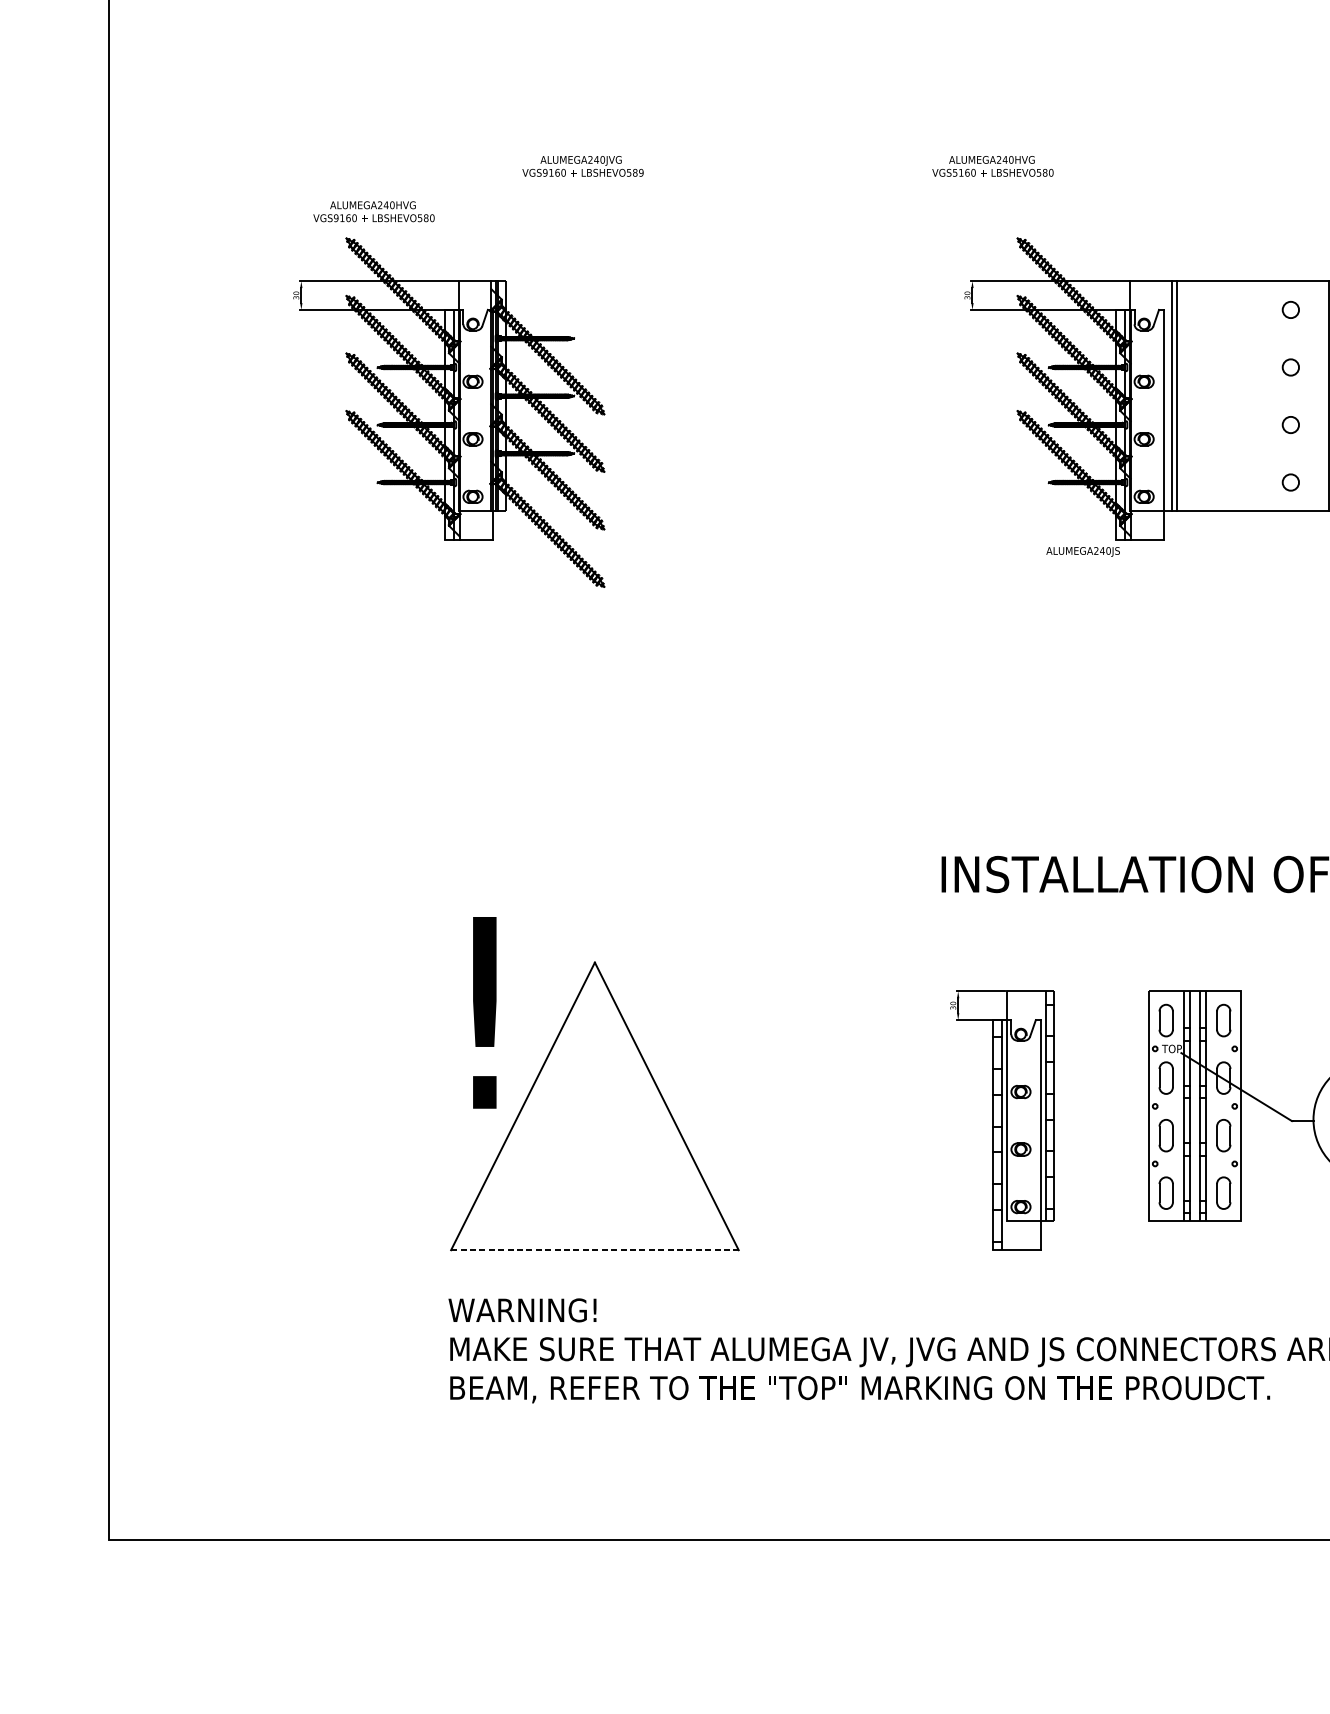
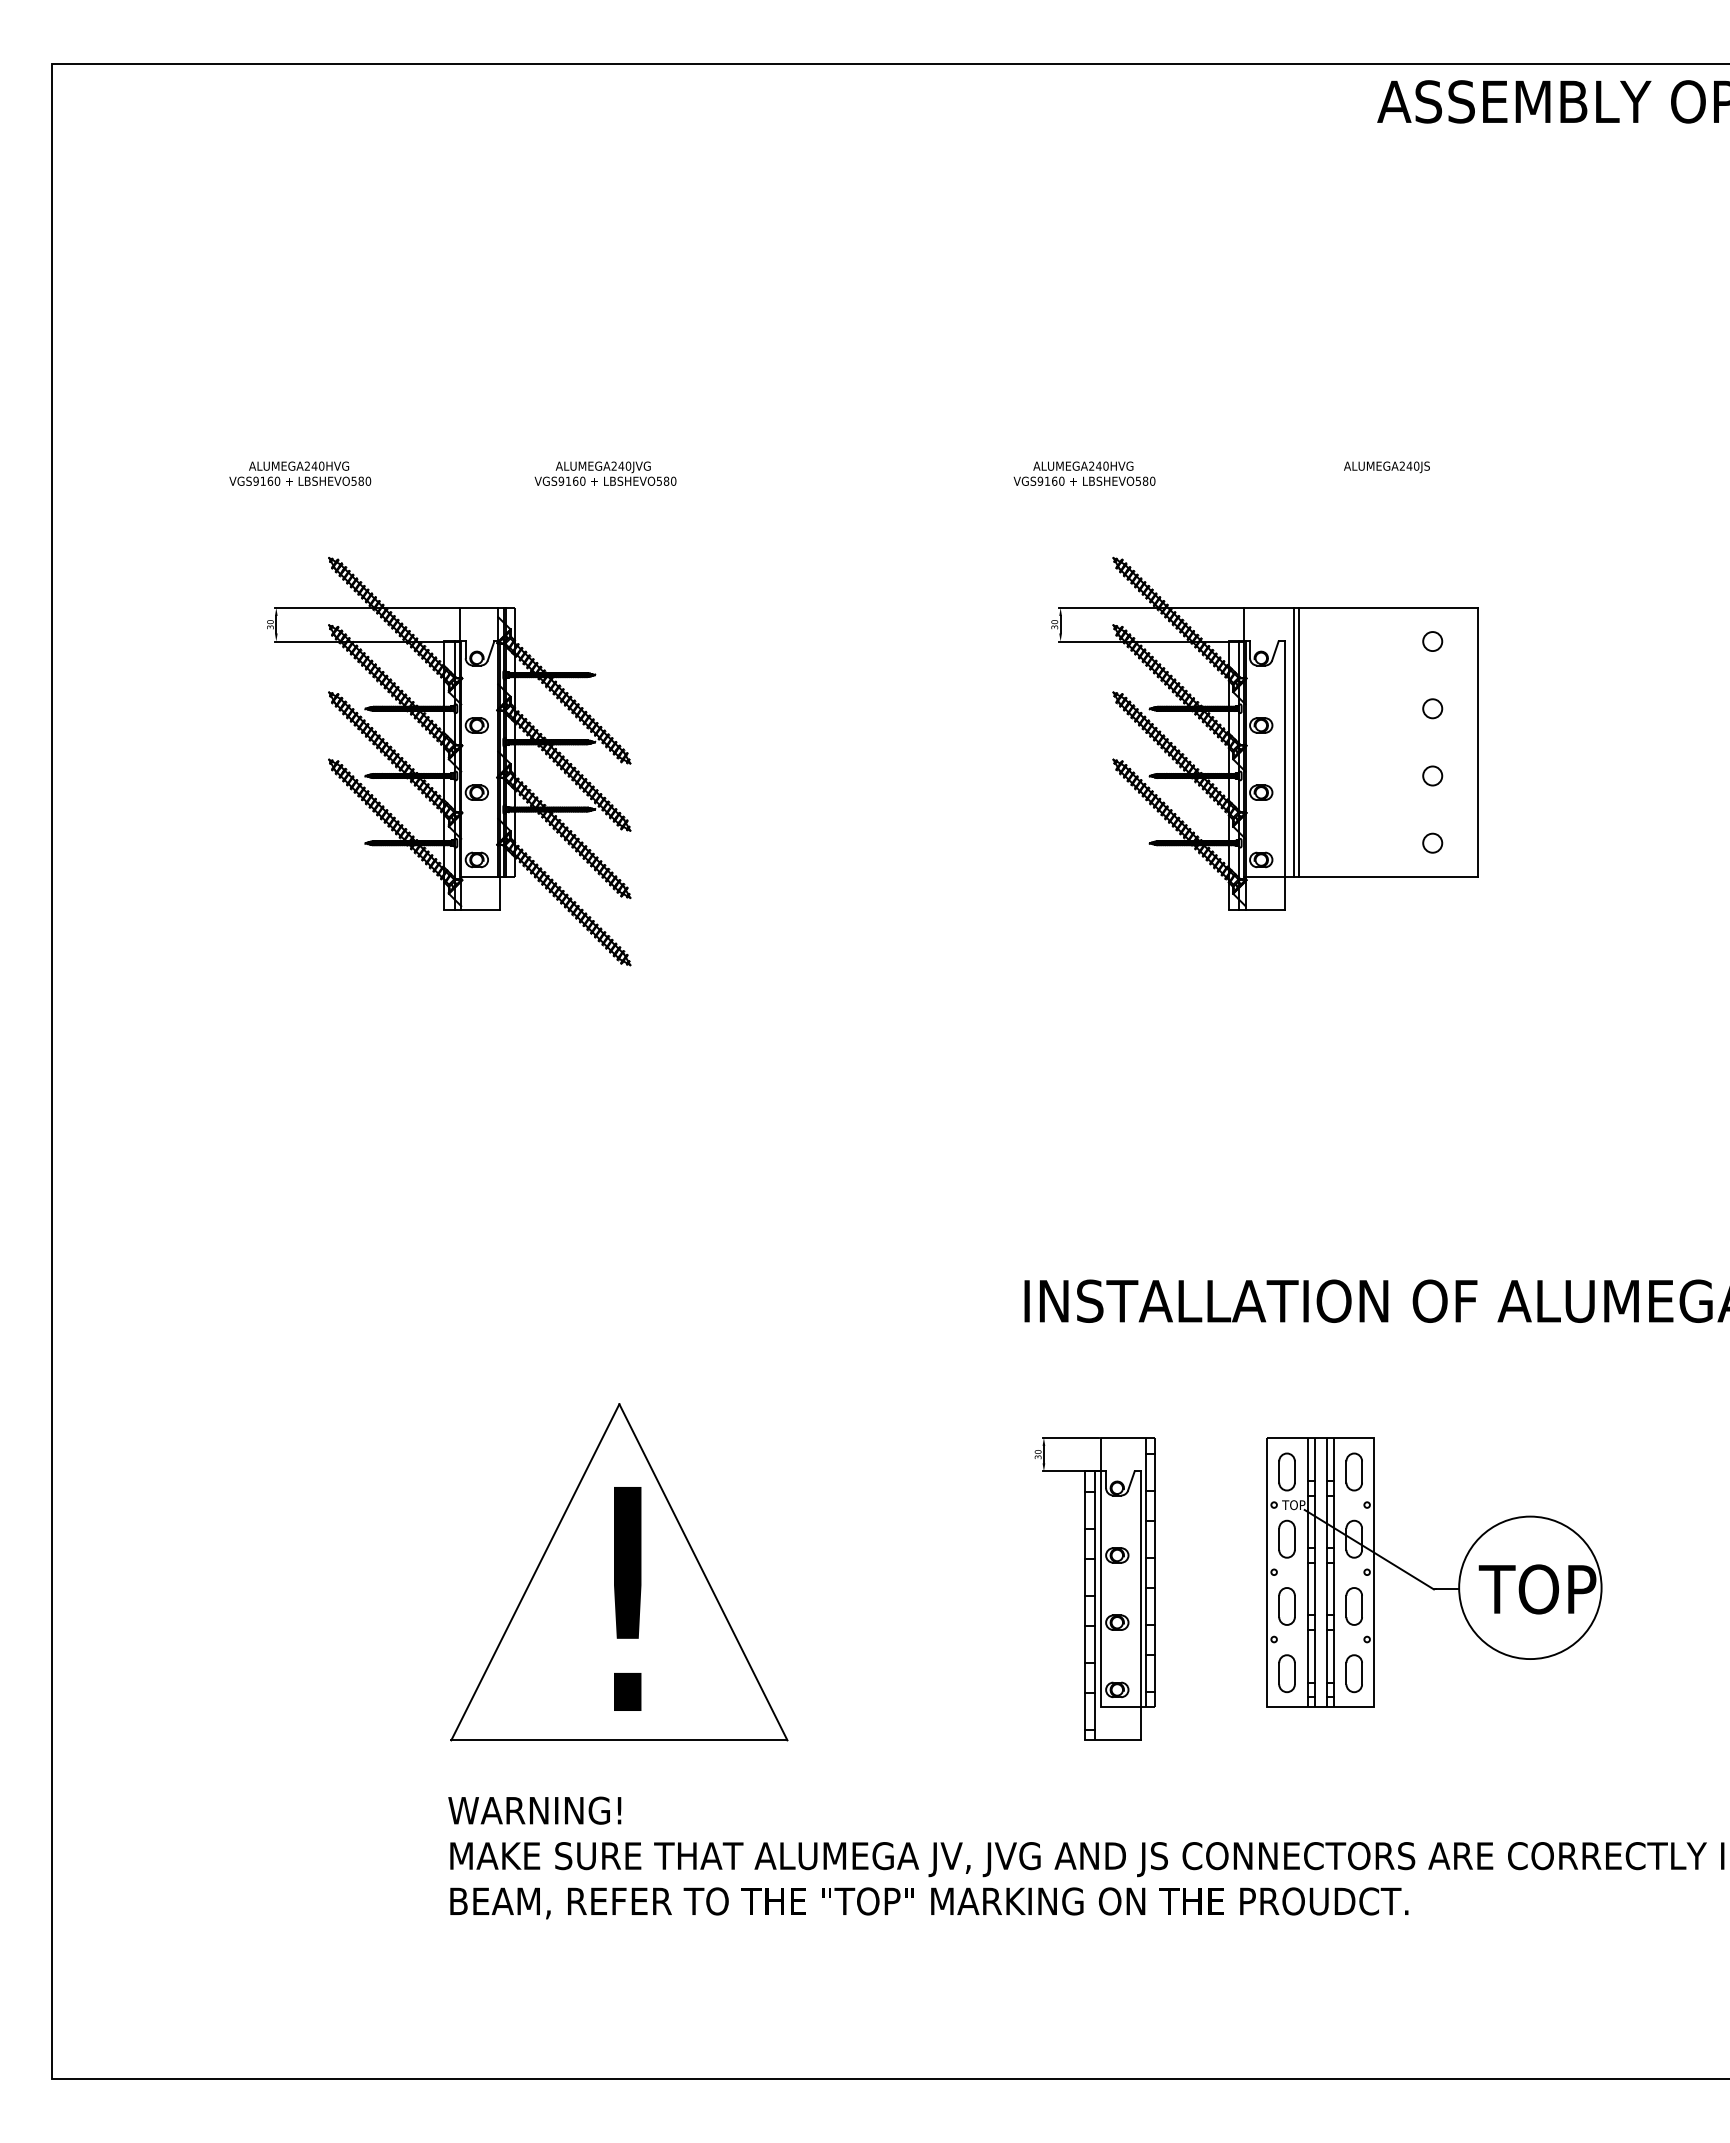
text: (955, 172) -> (1040, 480), VGS5160 -> VGS9160
text: (641, 173) -> (673, 481), LBSHEVO589 -> LBSHEVO580
text: (374, 211) -> (300, 473), moved
text: (1082, 552) -> (1386, 467), moved
text: (484, 1012) -> (627, 1598), moved
line: (595, 1250) -> (619, 1740), dashed -> solid

